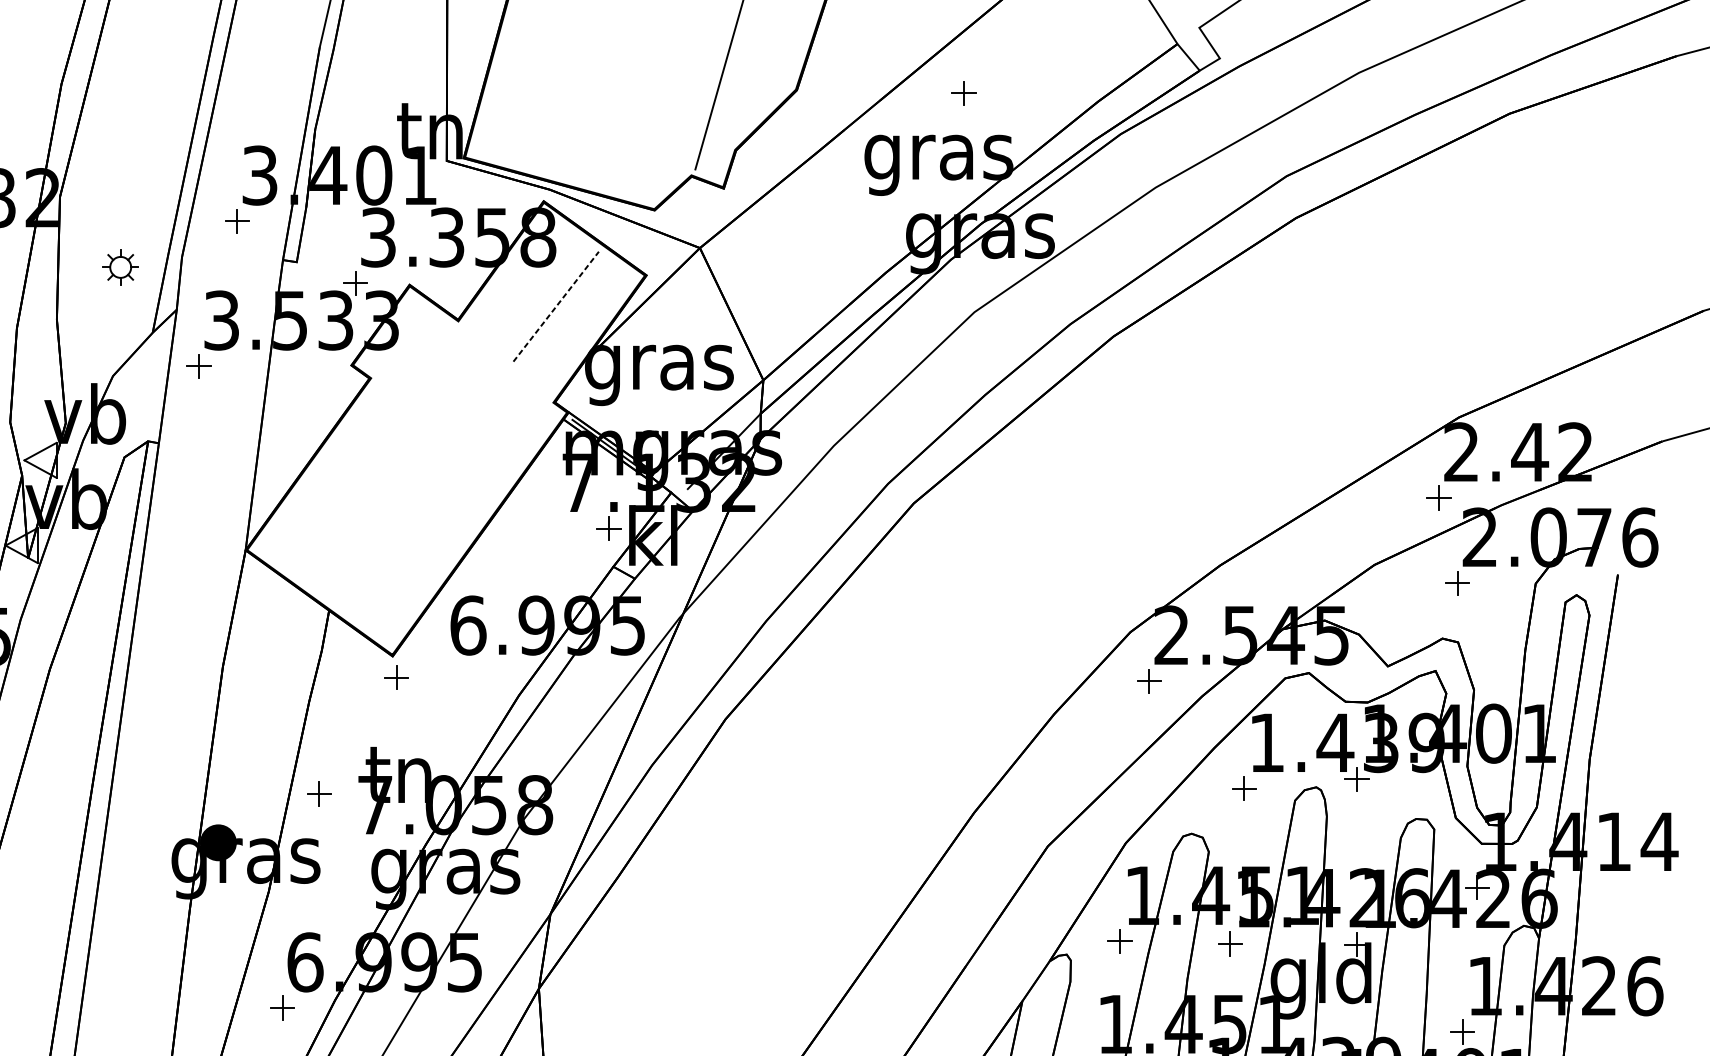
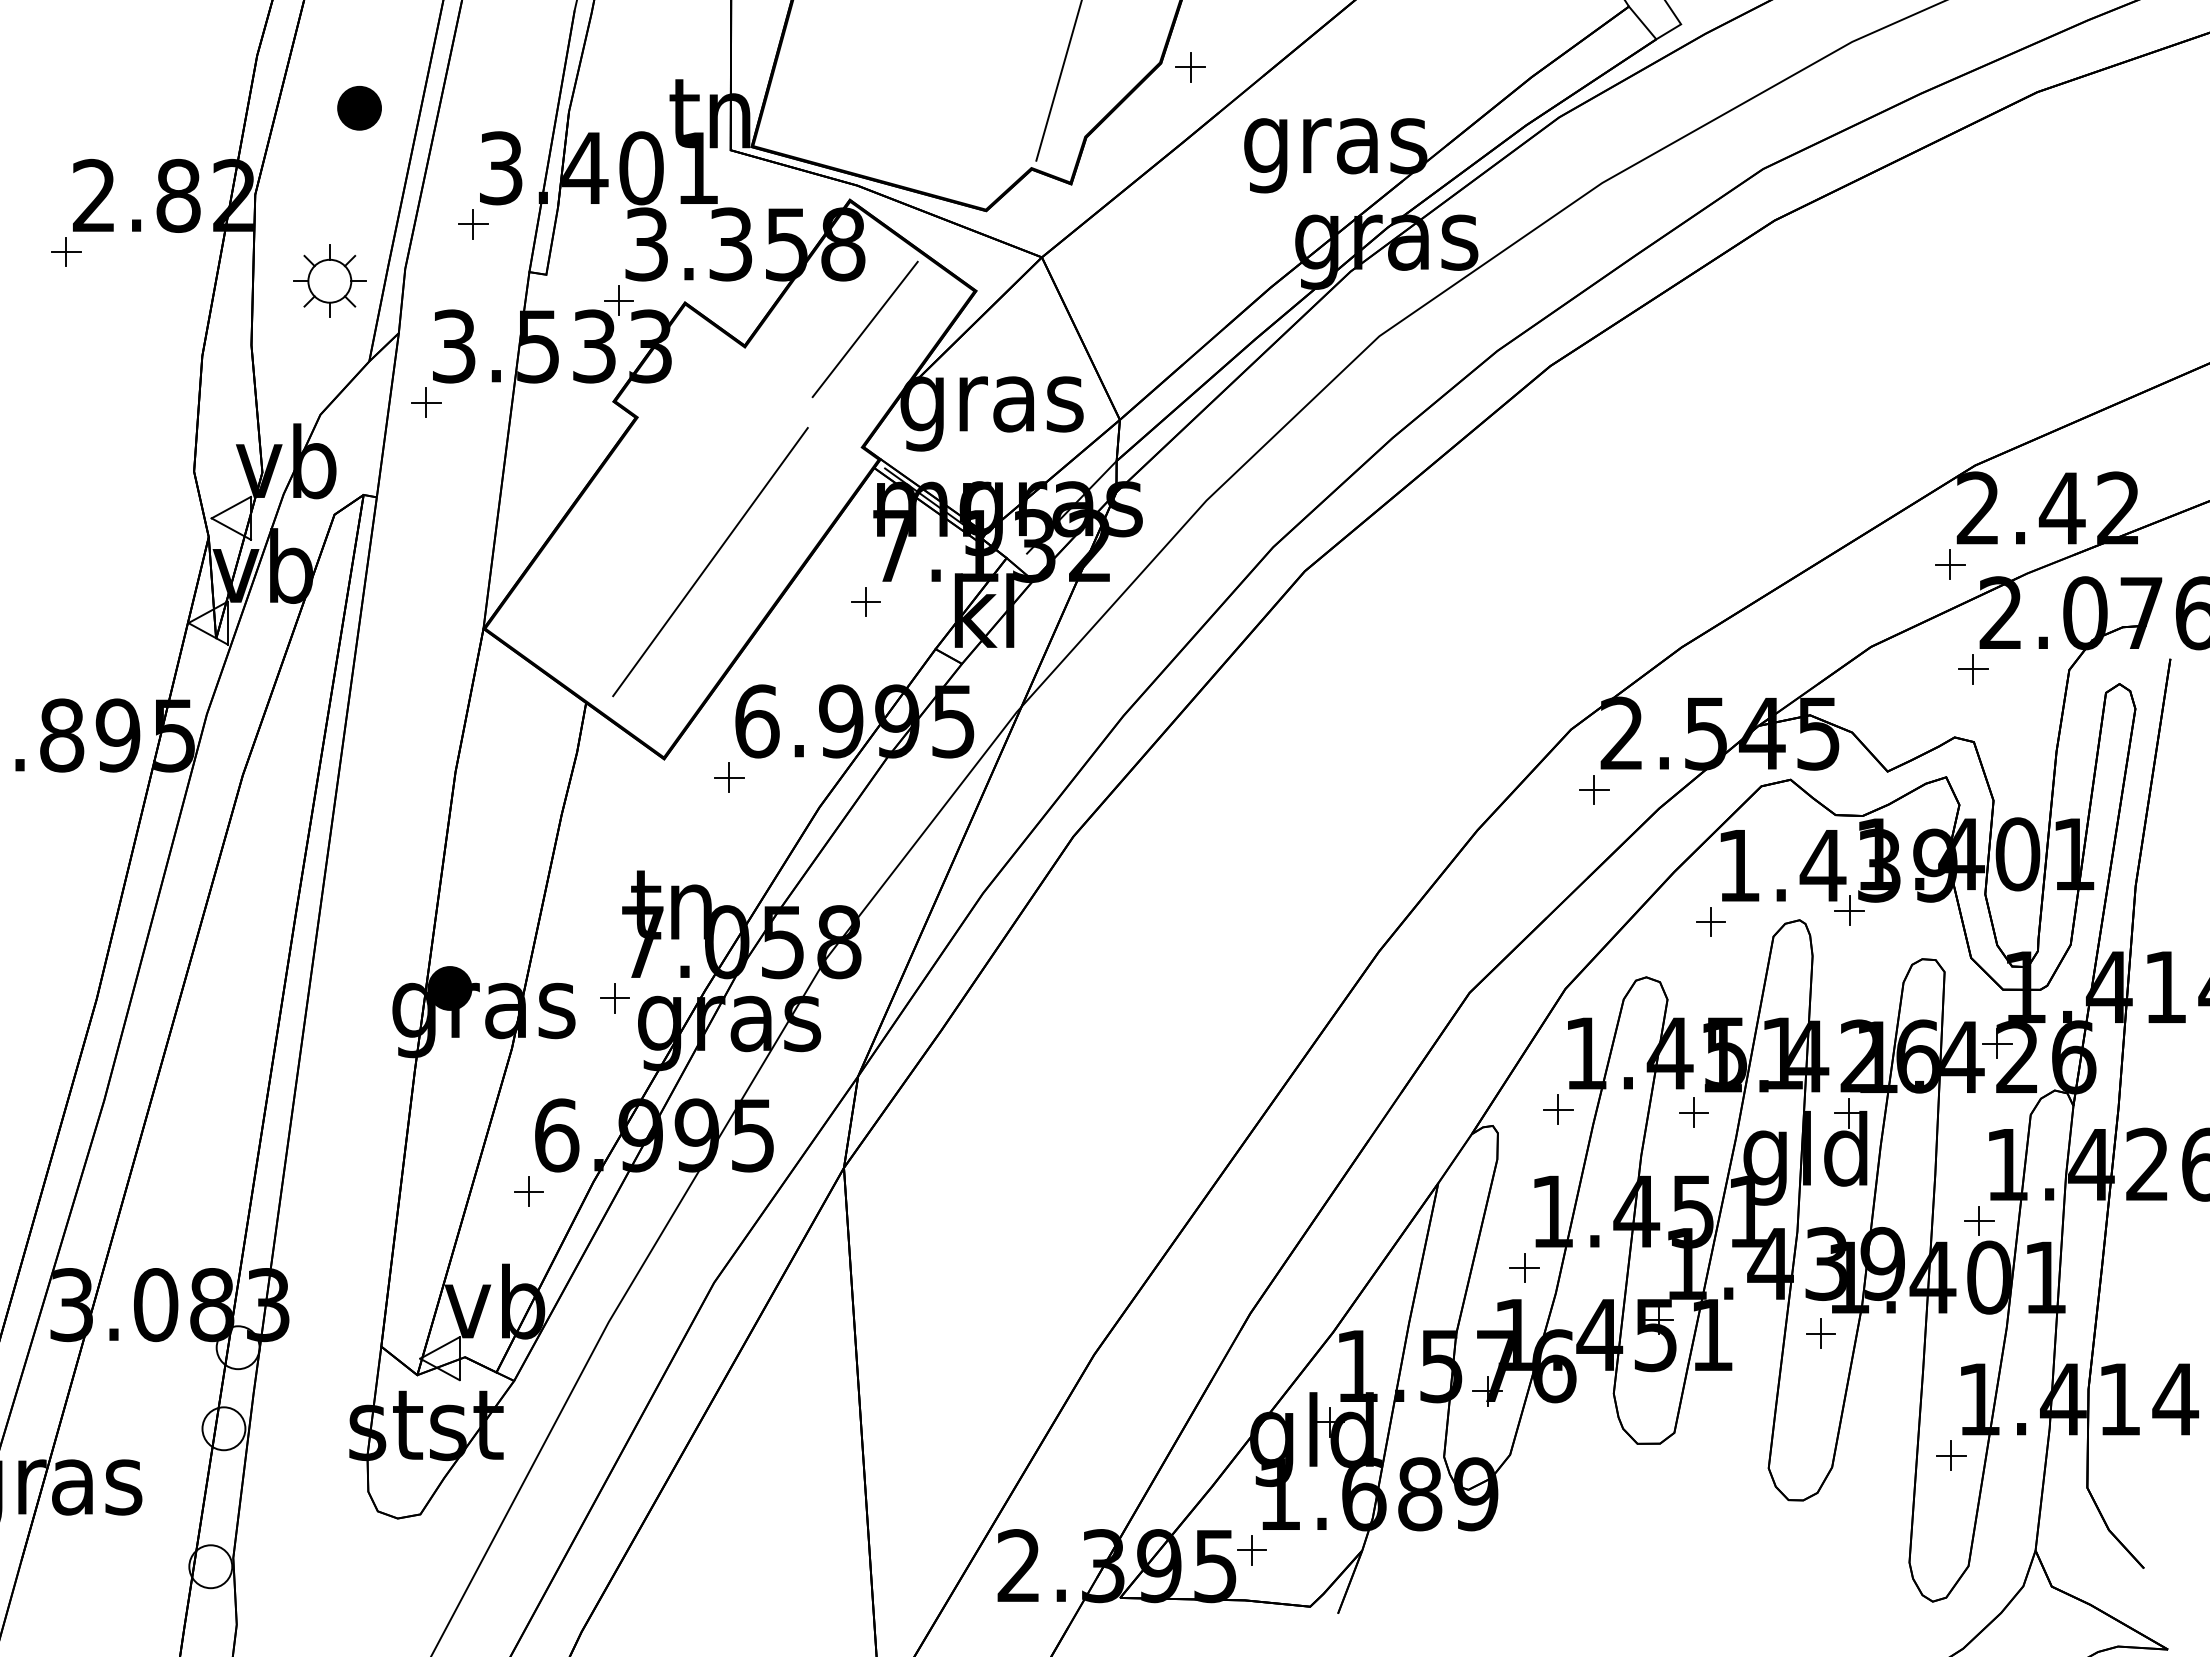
part: (963, 93) -> (1190, 67), moved
part: (144, 126) -> (359, 108), added
part: (120, 266) -> (329, 280), size x1.67
line: (556, 306) -> (865, 329), dashed -> solid
line: (430, 496) -> (710, 562), added
part: (608, 528) -> (865, 601), moved
part: (396, 677) -> (729, 777), moved
part: (318, 794) -> (614, 998), moved

